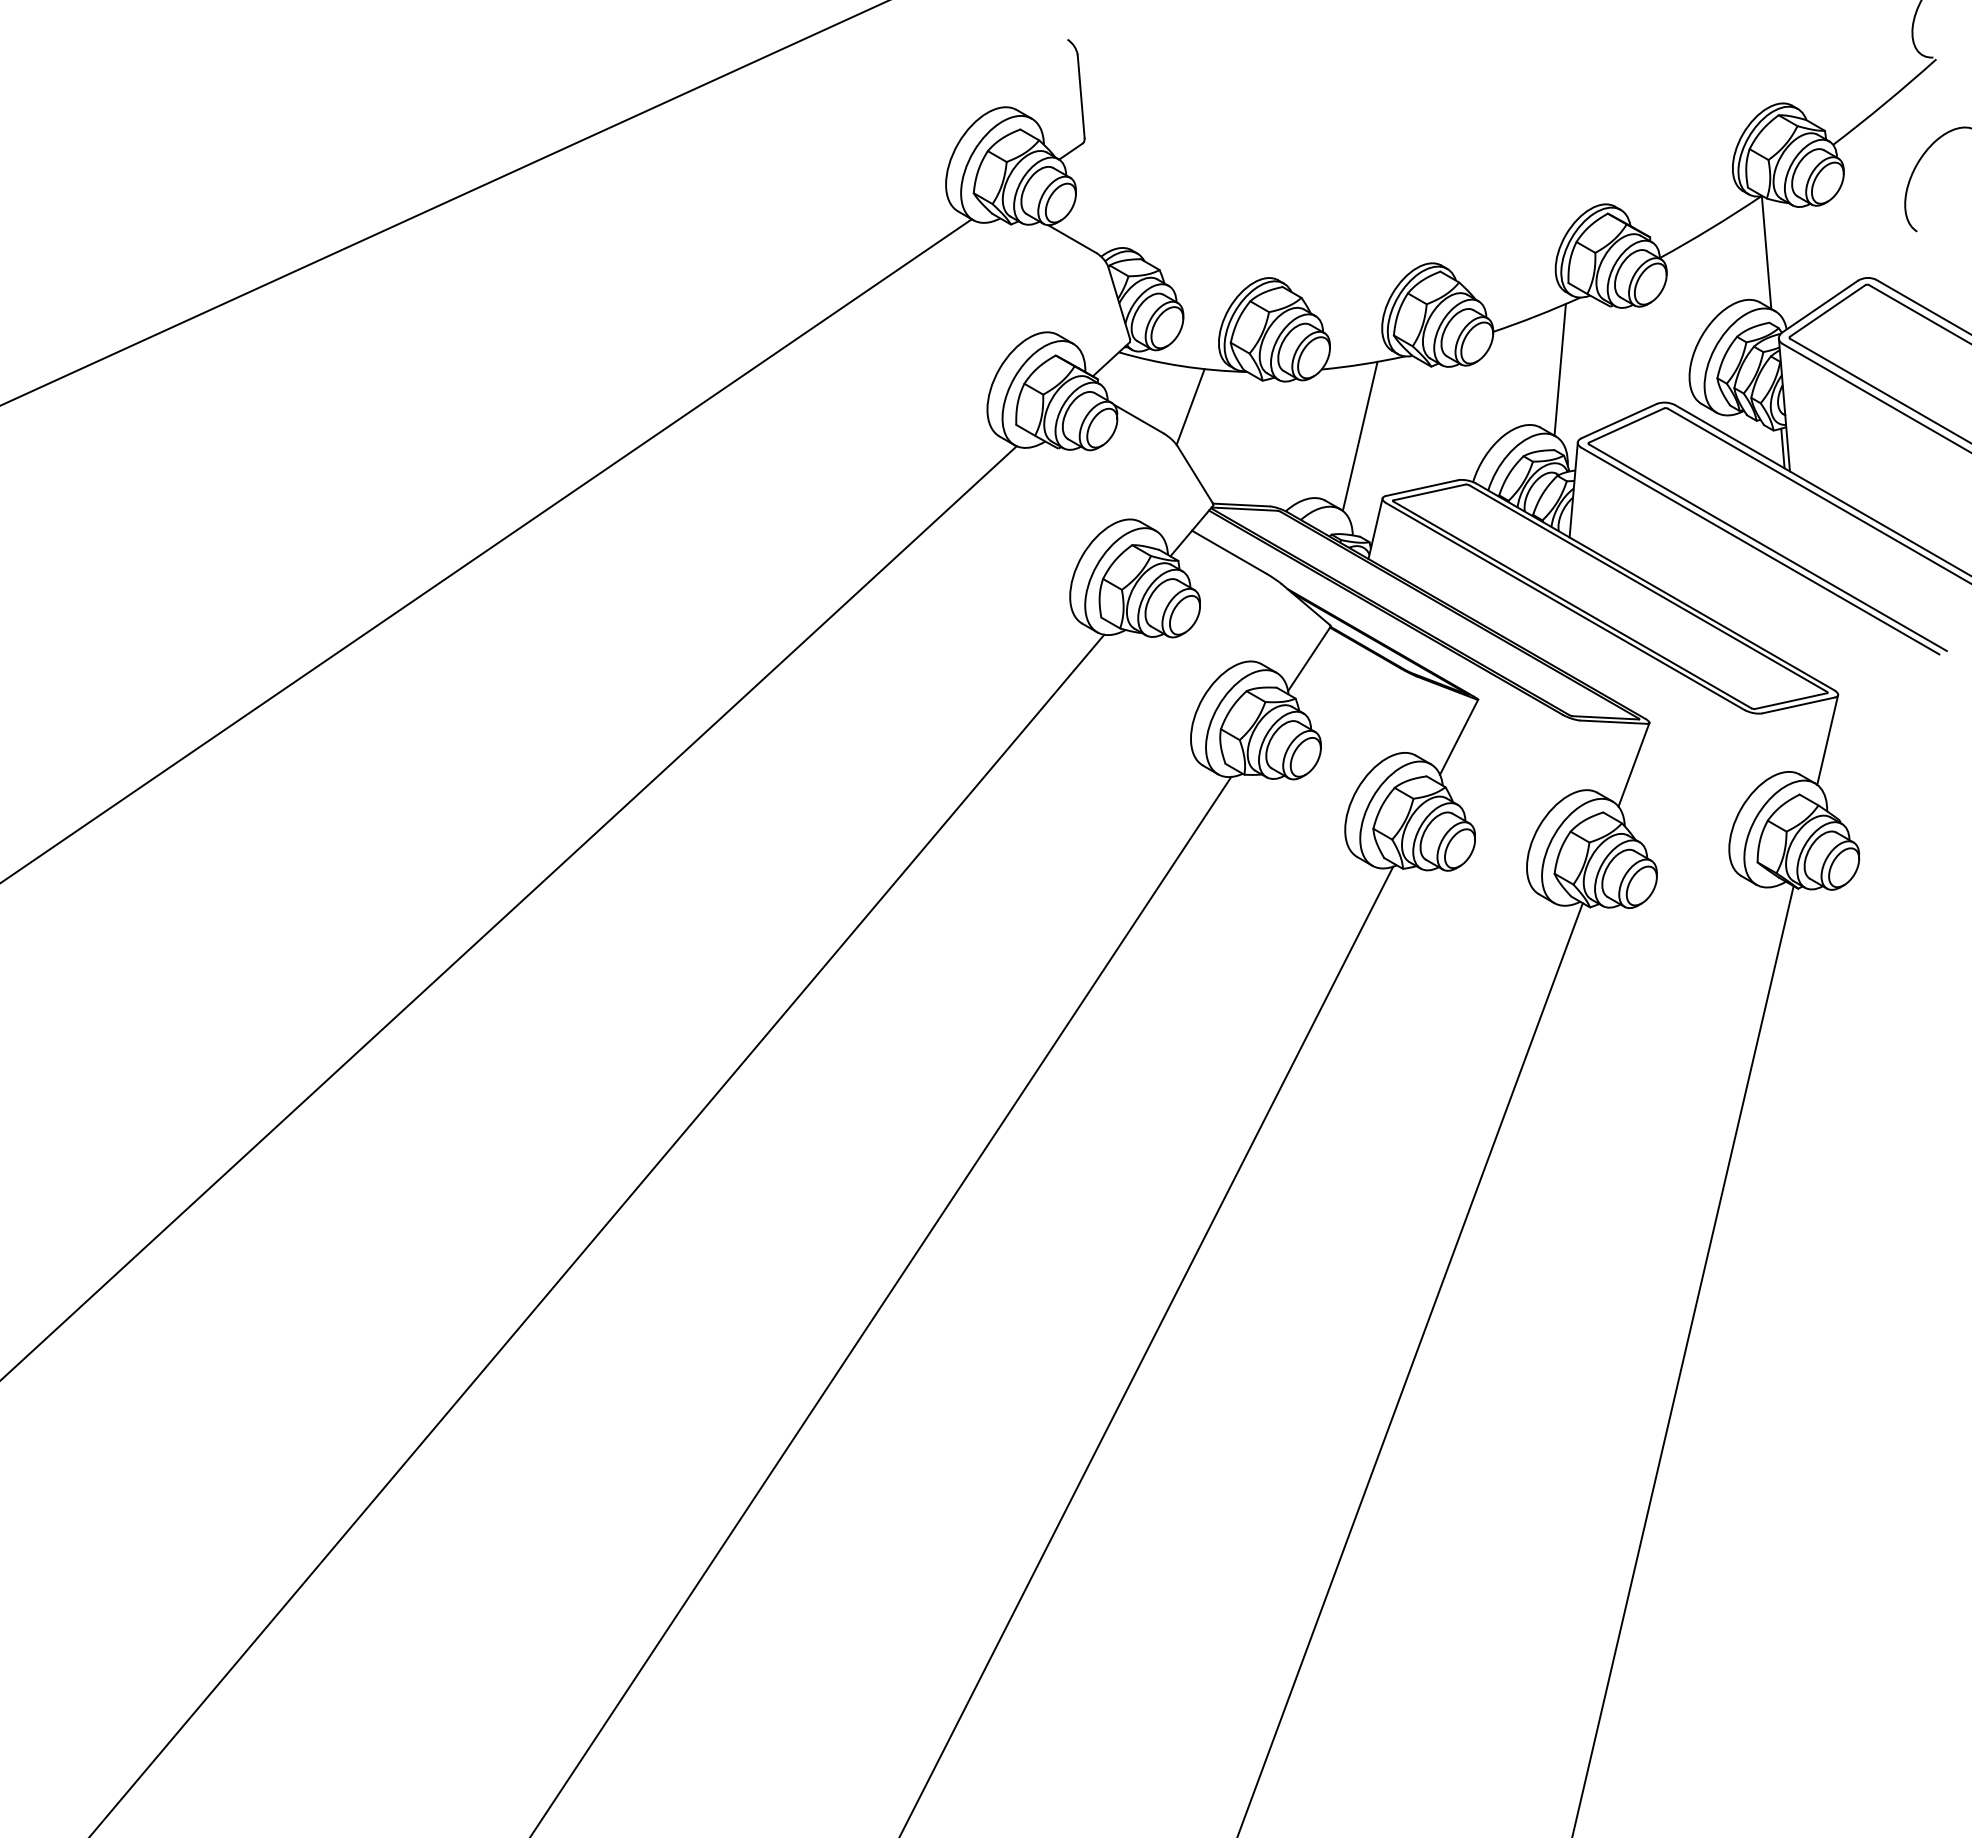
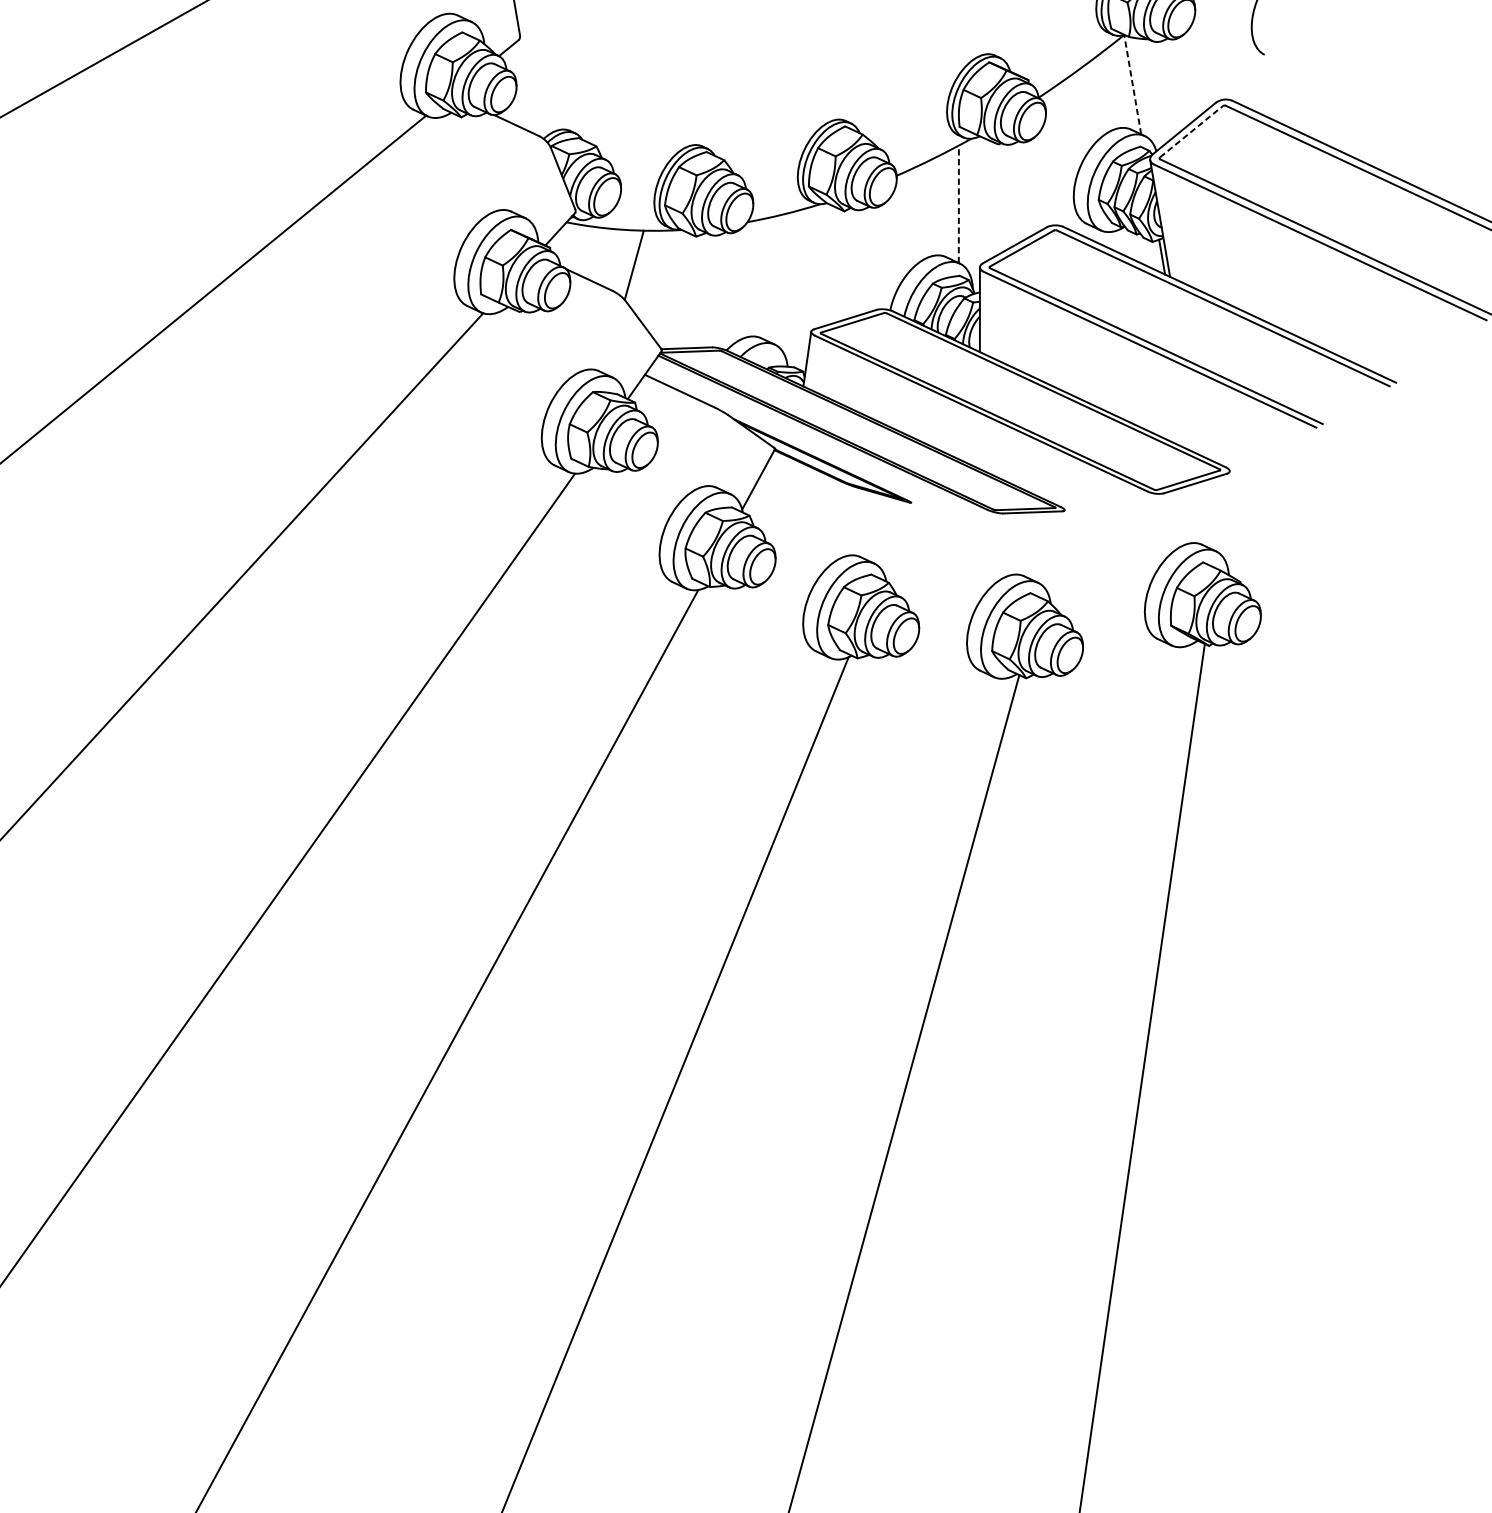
line: (1766, 252) -> (1132, 84), solid -> dashed
line: (1828, 310) -> (1192, 131), solid -> dashed
line: (1560, 369) -> (959, 204), solid -> dashed
line: (1359, 435) -> (786, 277), removed
line: (1459, 736) -> (897, 536), removed
line: (1827, 739) -> (1223, 511), removed
line: (1633, 764) -> (1053, 548), removed

